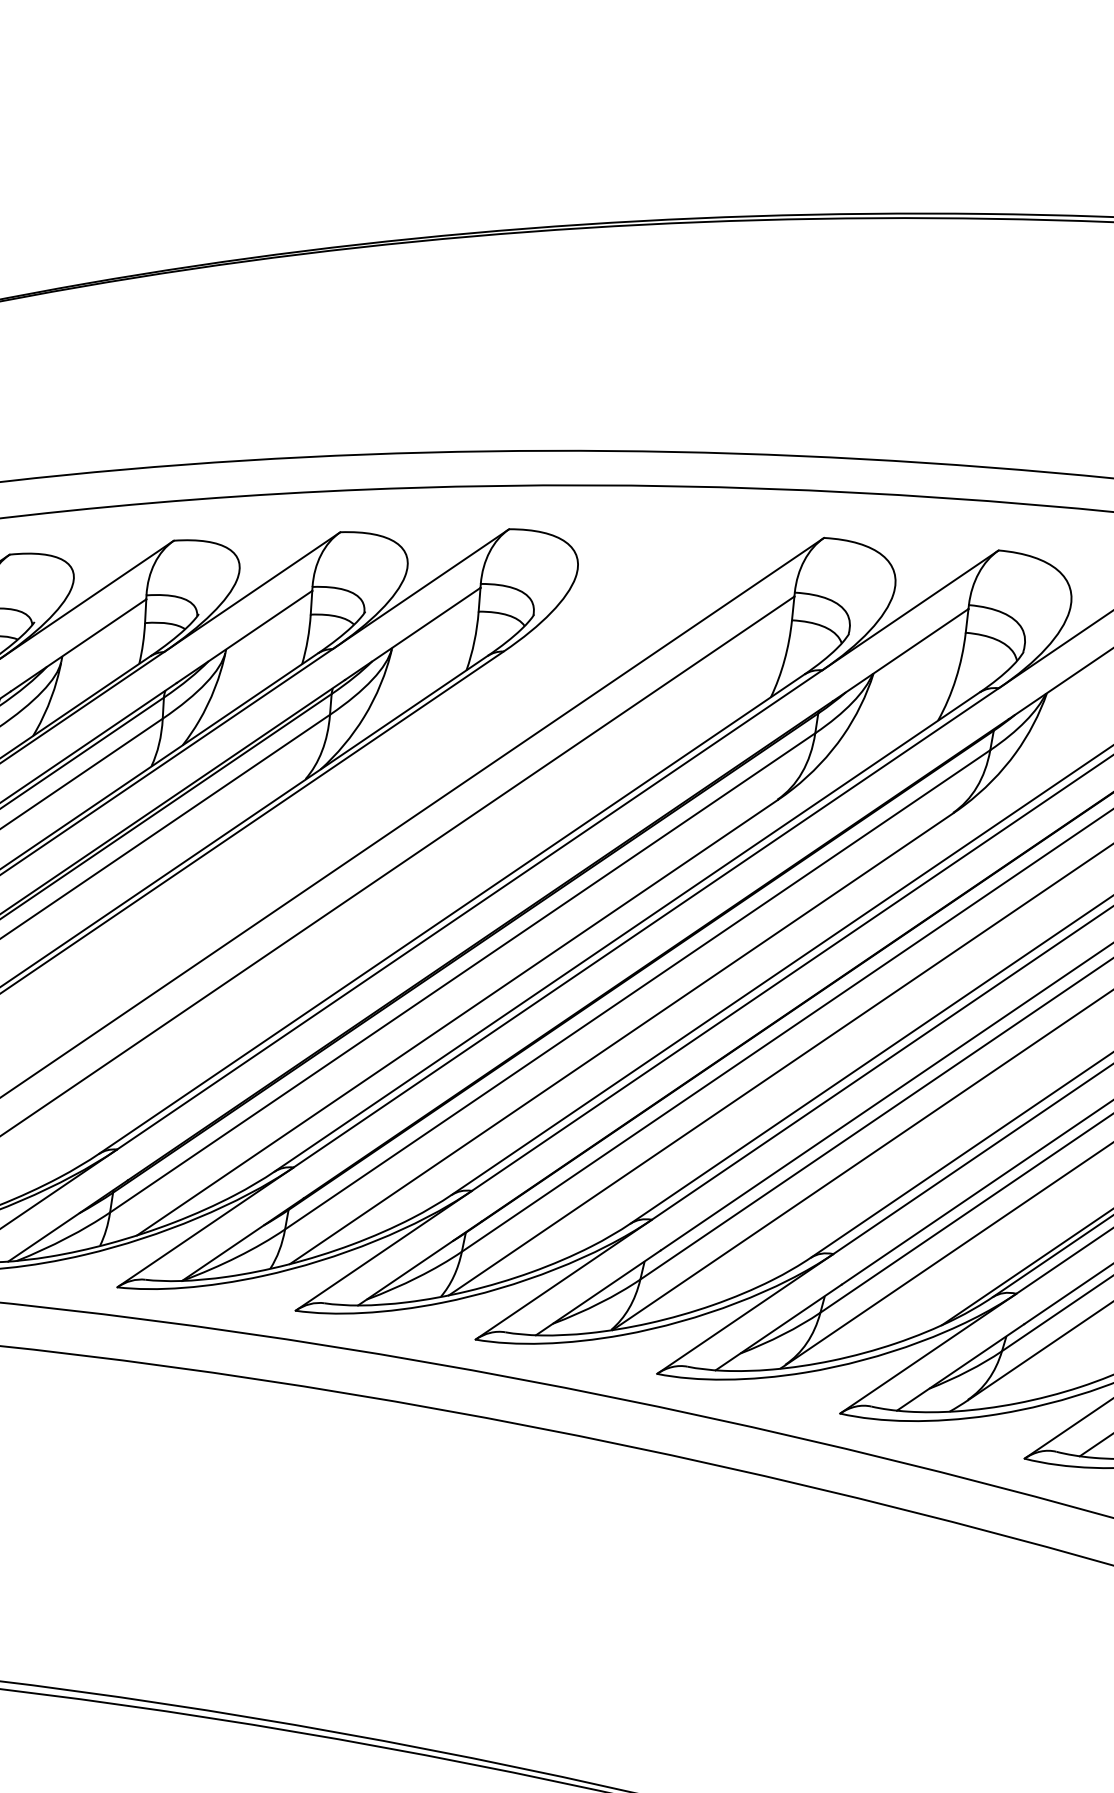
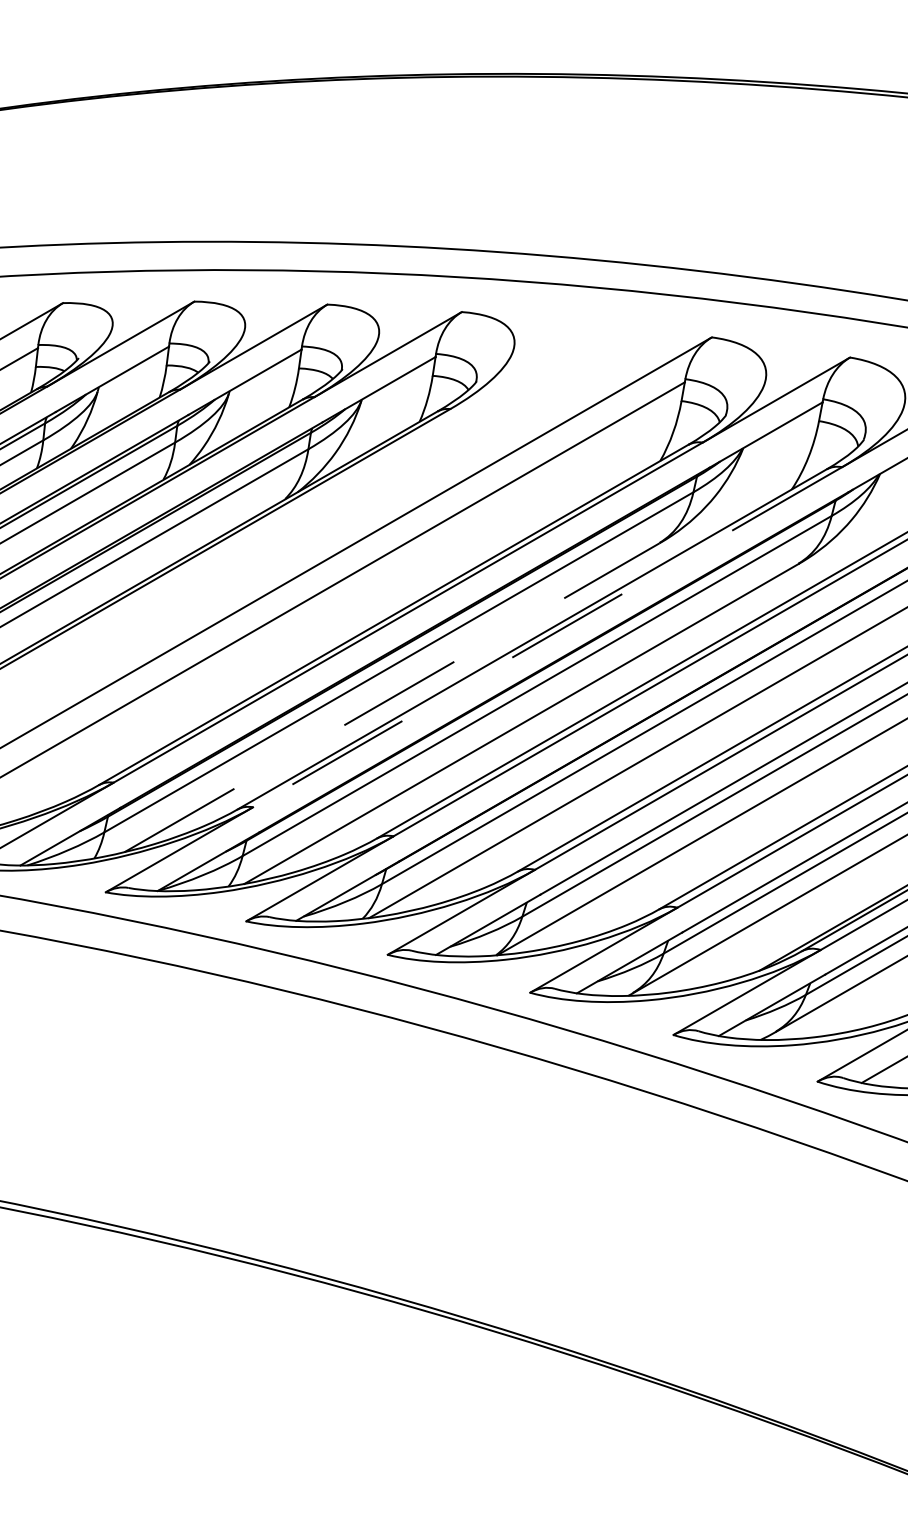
line: (646, 928) -> (547, 637), solid -> dashed
line: (457, 1017) -> (392, 697), solid -> dashed

